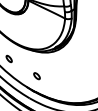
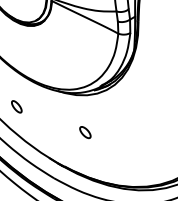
part: (36, 76) -> (84, 133), moved

